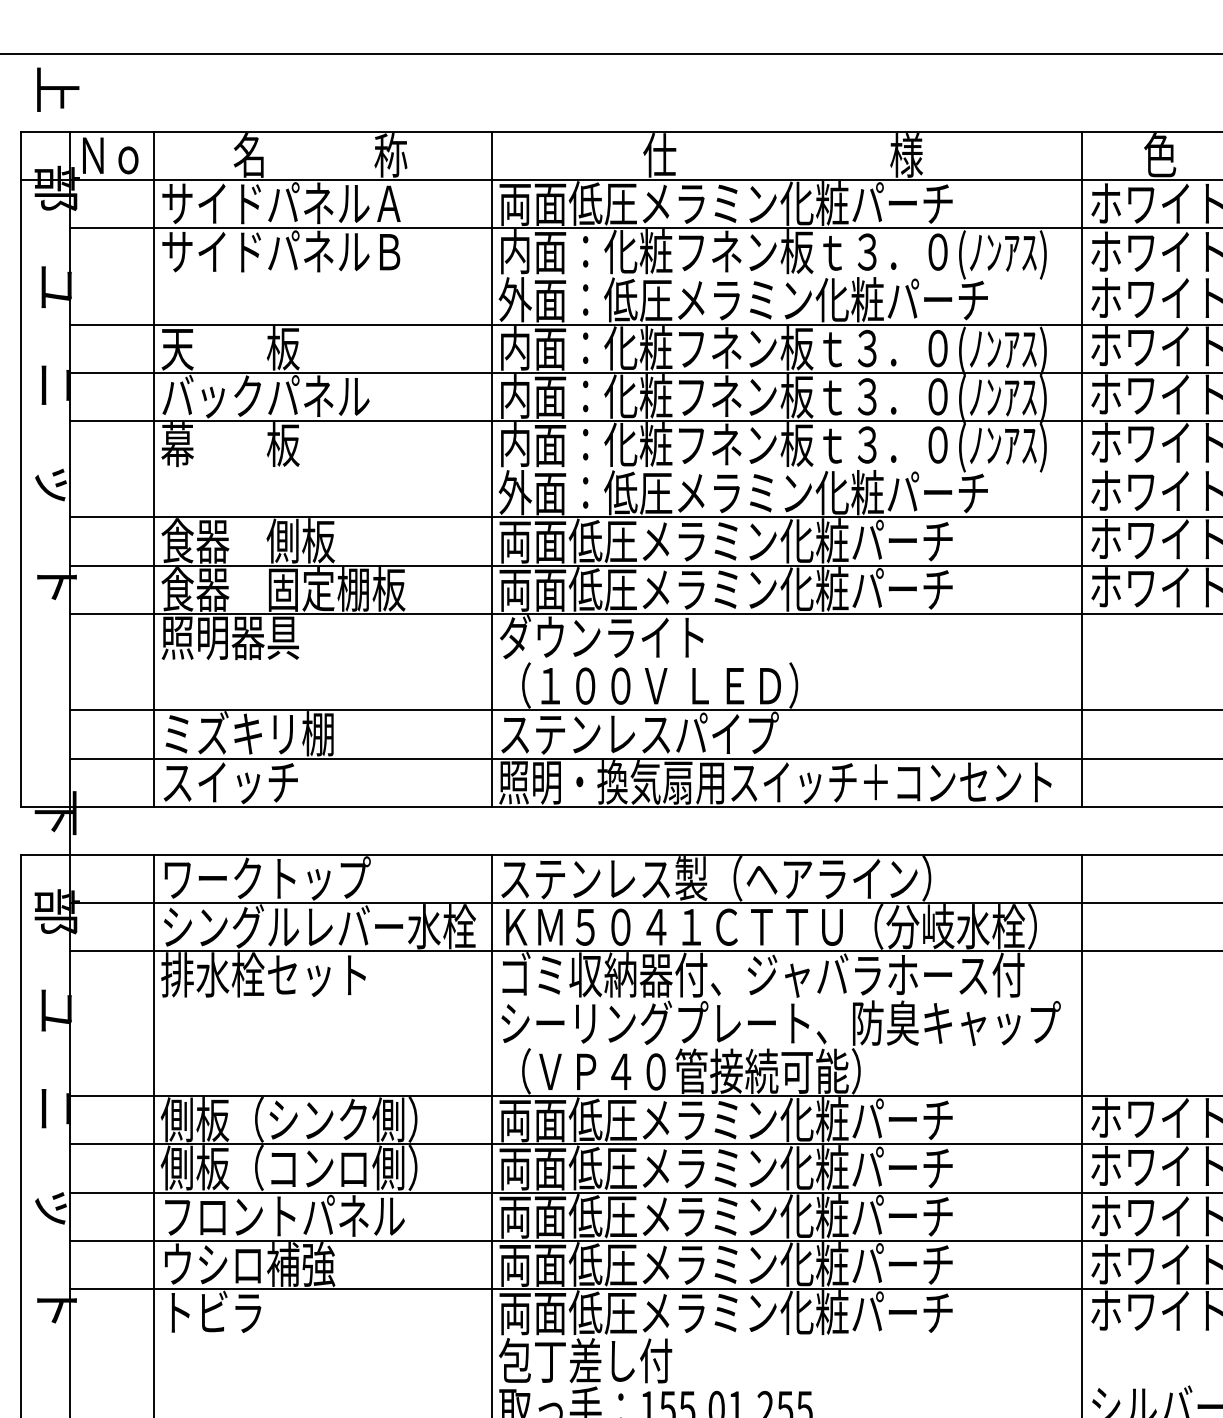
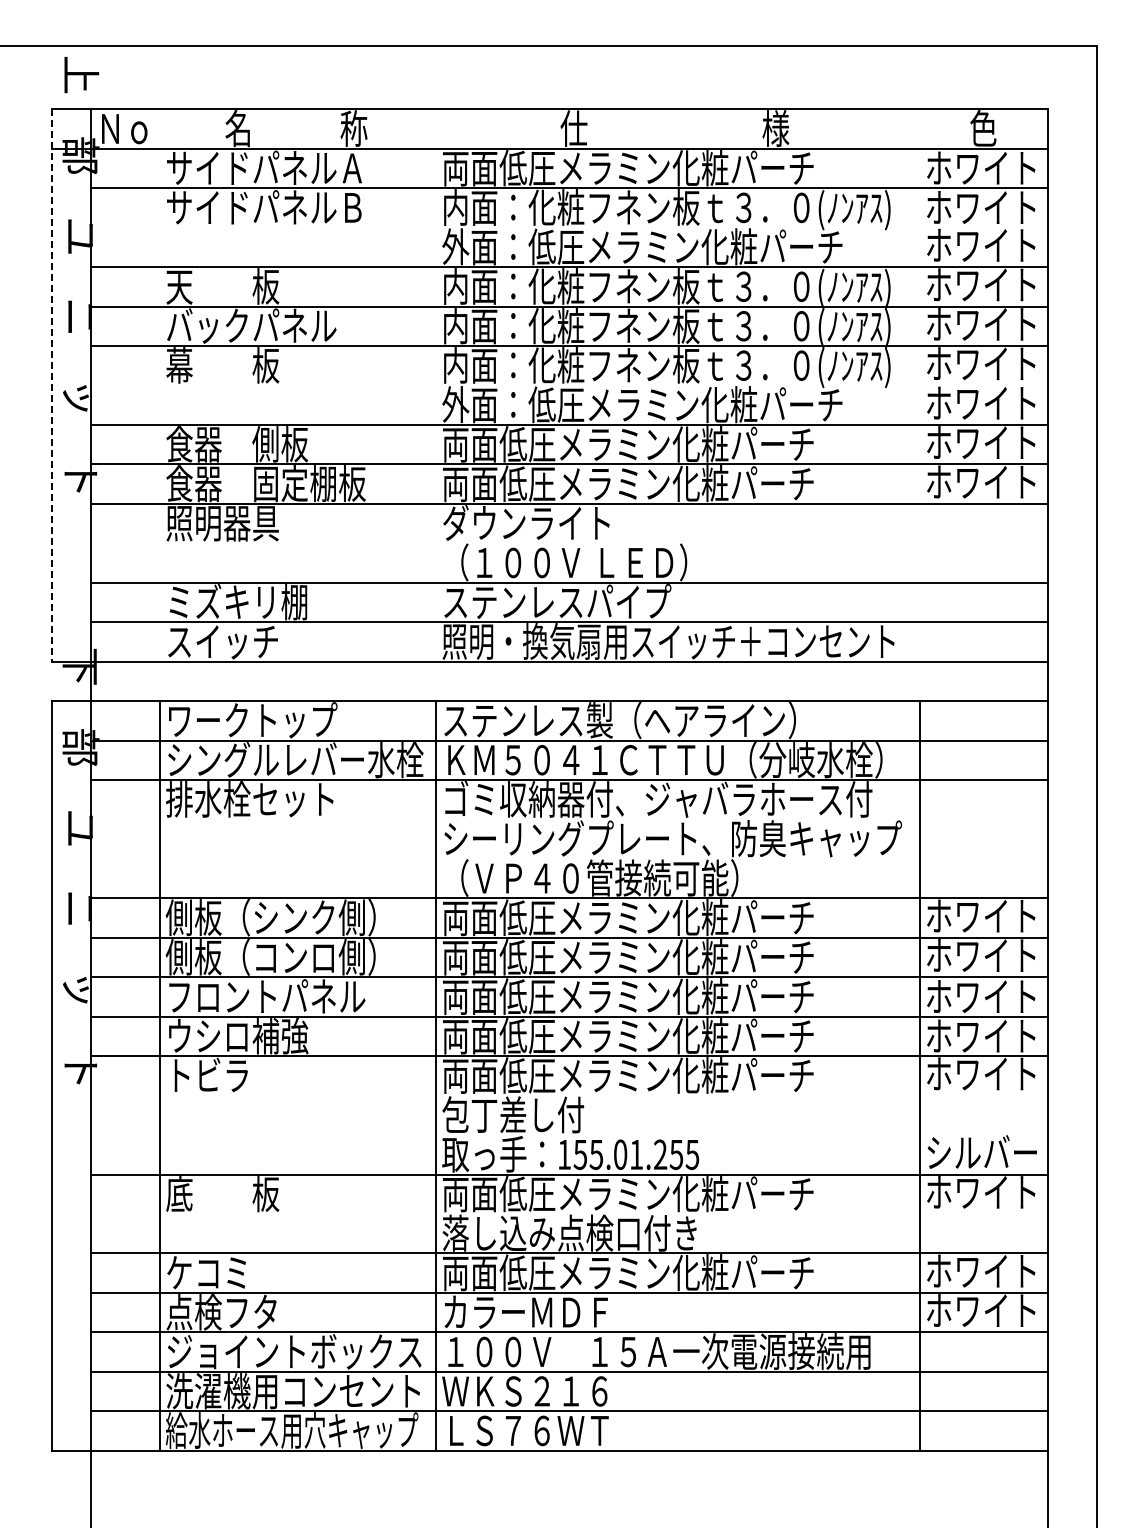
line: (21, 469) -> (51, 385), solid -> dashed
line: (154, 469) -> (160, 385), removed
line: (491, 469) -> (436, 385), removed
line: (1082, 469) -> (919, 385), removed

